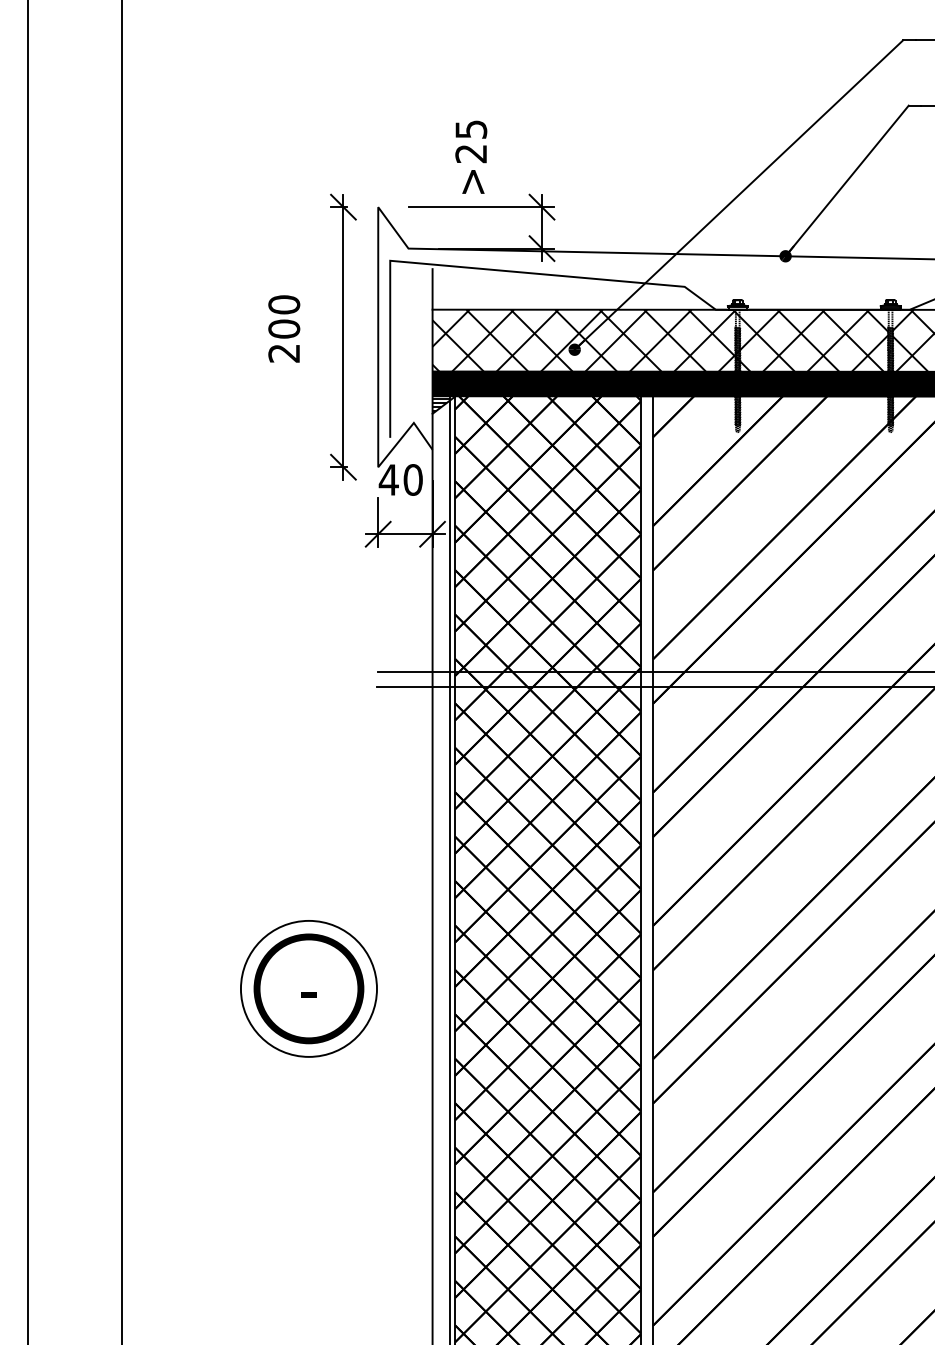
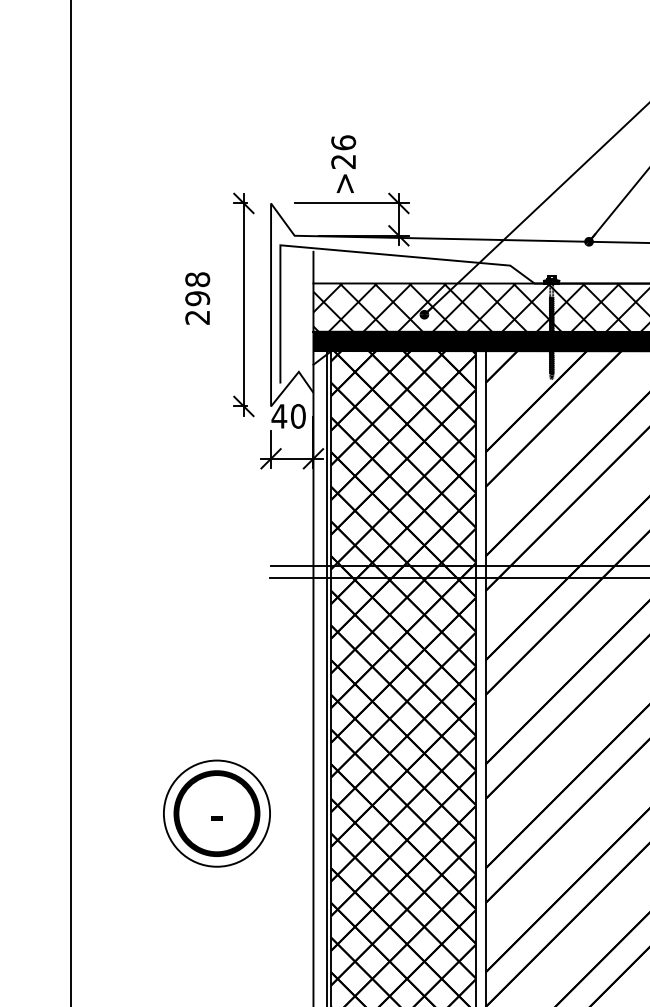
text: (471, 128) -> (343, 142), >25 -> >26
text: (284, 316) -> (197, 288), 200 -> 298
hatch: (440, 404) -> (319, 357), removed

